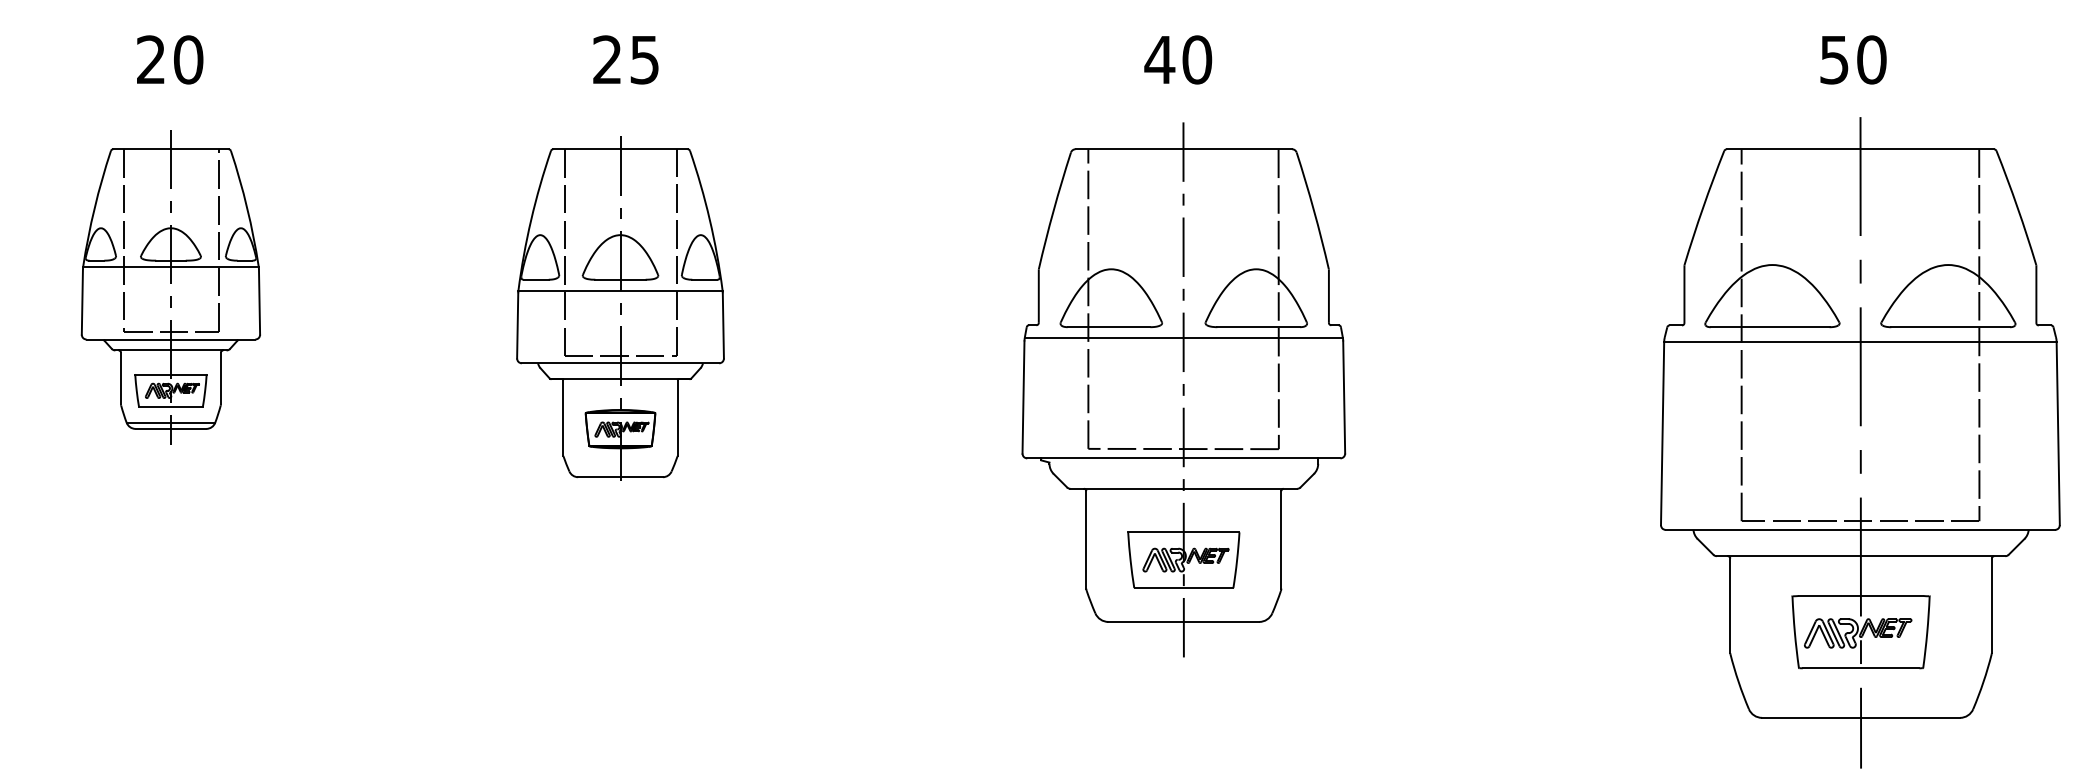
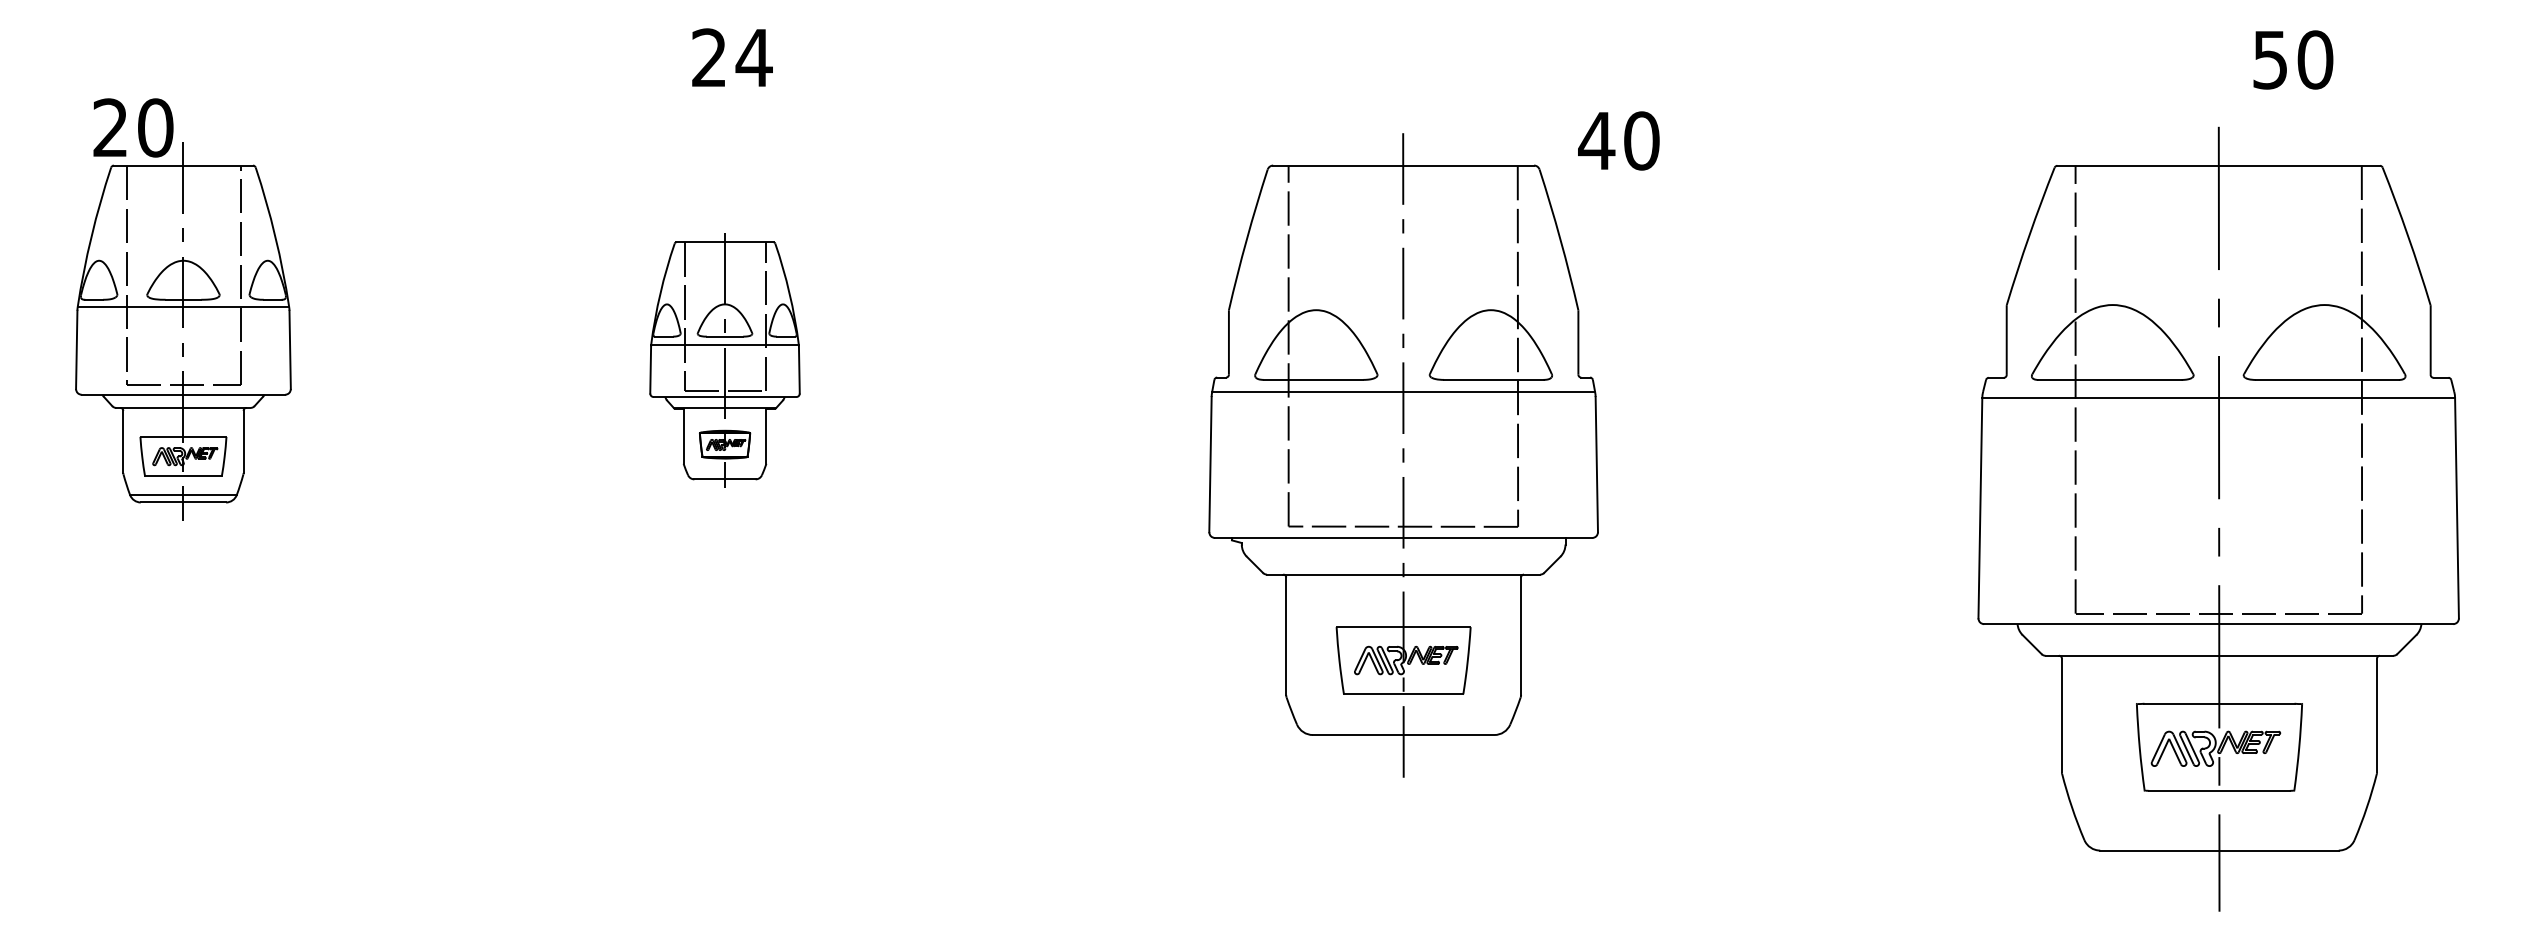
text: (170, 59) -> (133, 127), moved
text: (1177, 59) -> (1618, 140), moved
text: (1853, 59) -> (2293, 59), moved
text: (644, 60) -> (753, 58), 25 -> 24
part: (620, 308) -> (724, 357), size x0.6

